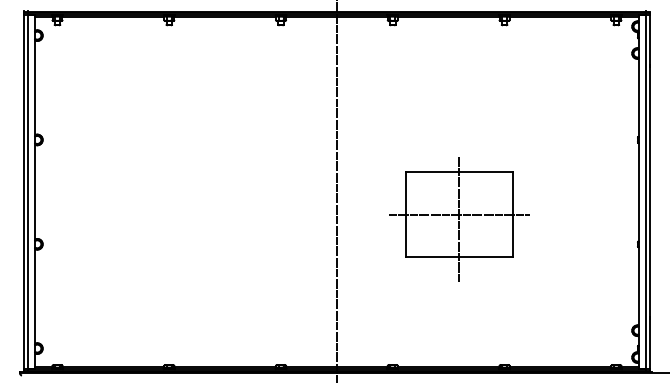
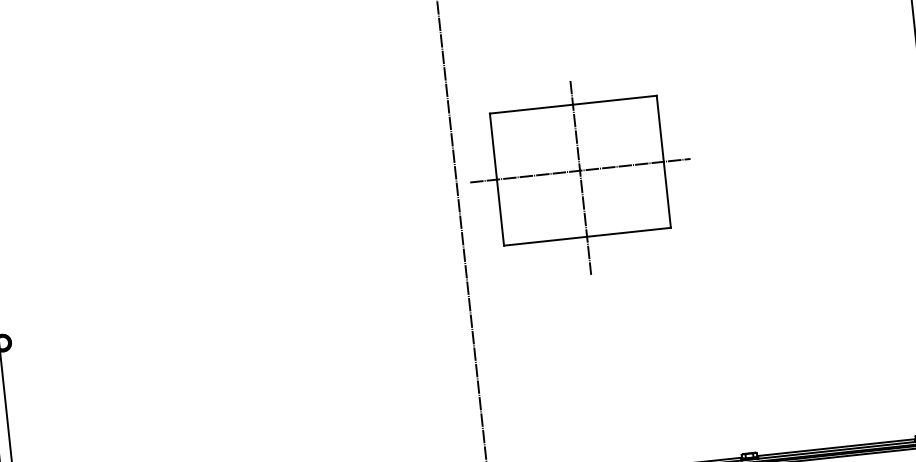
part: (459, 219) -> (581, 177), moved

